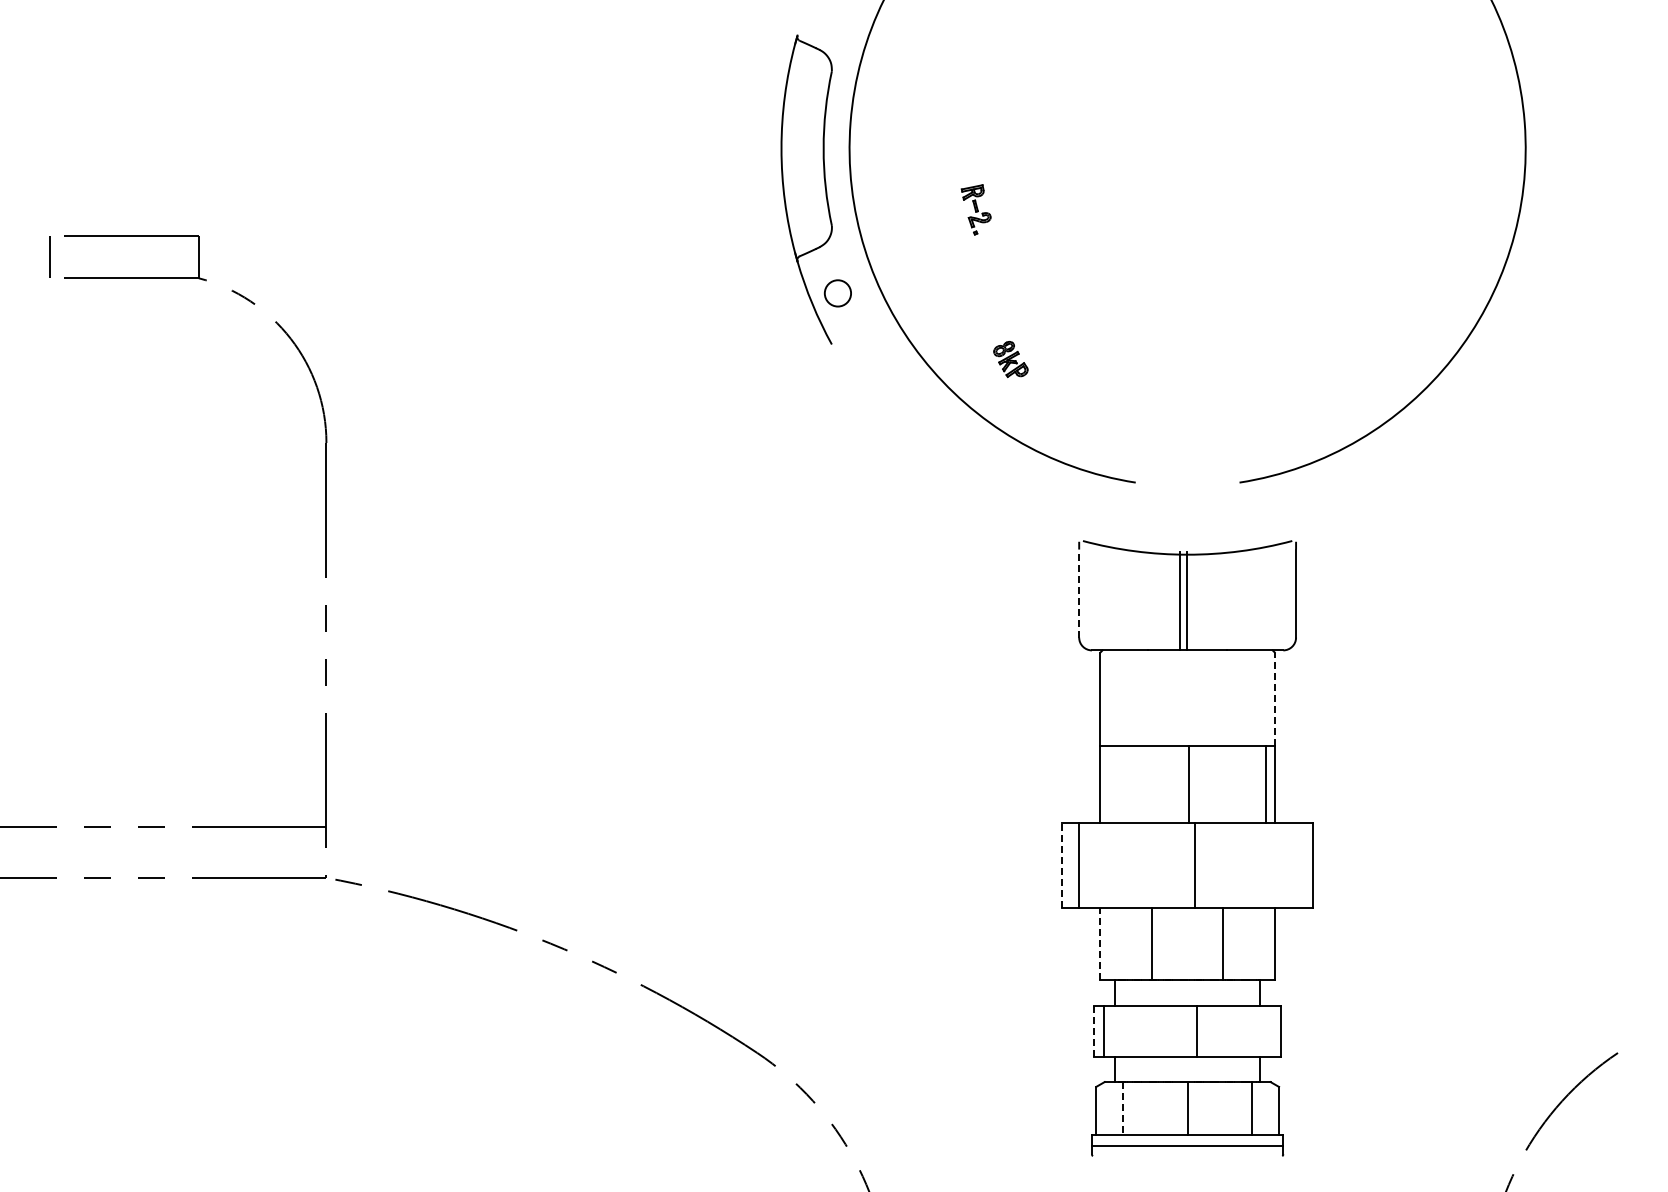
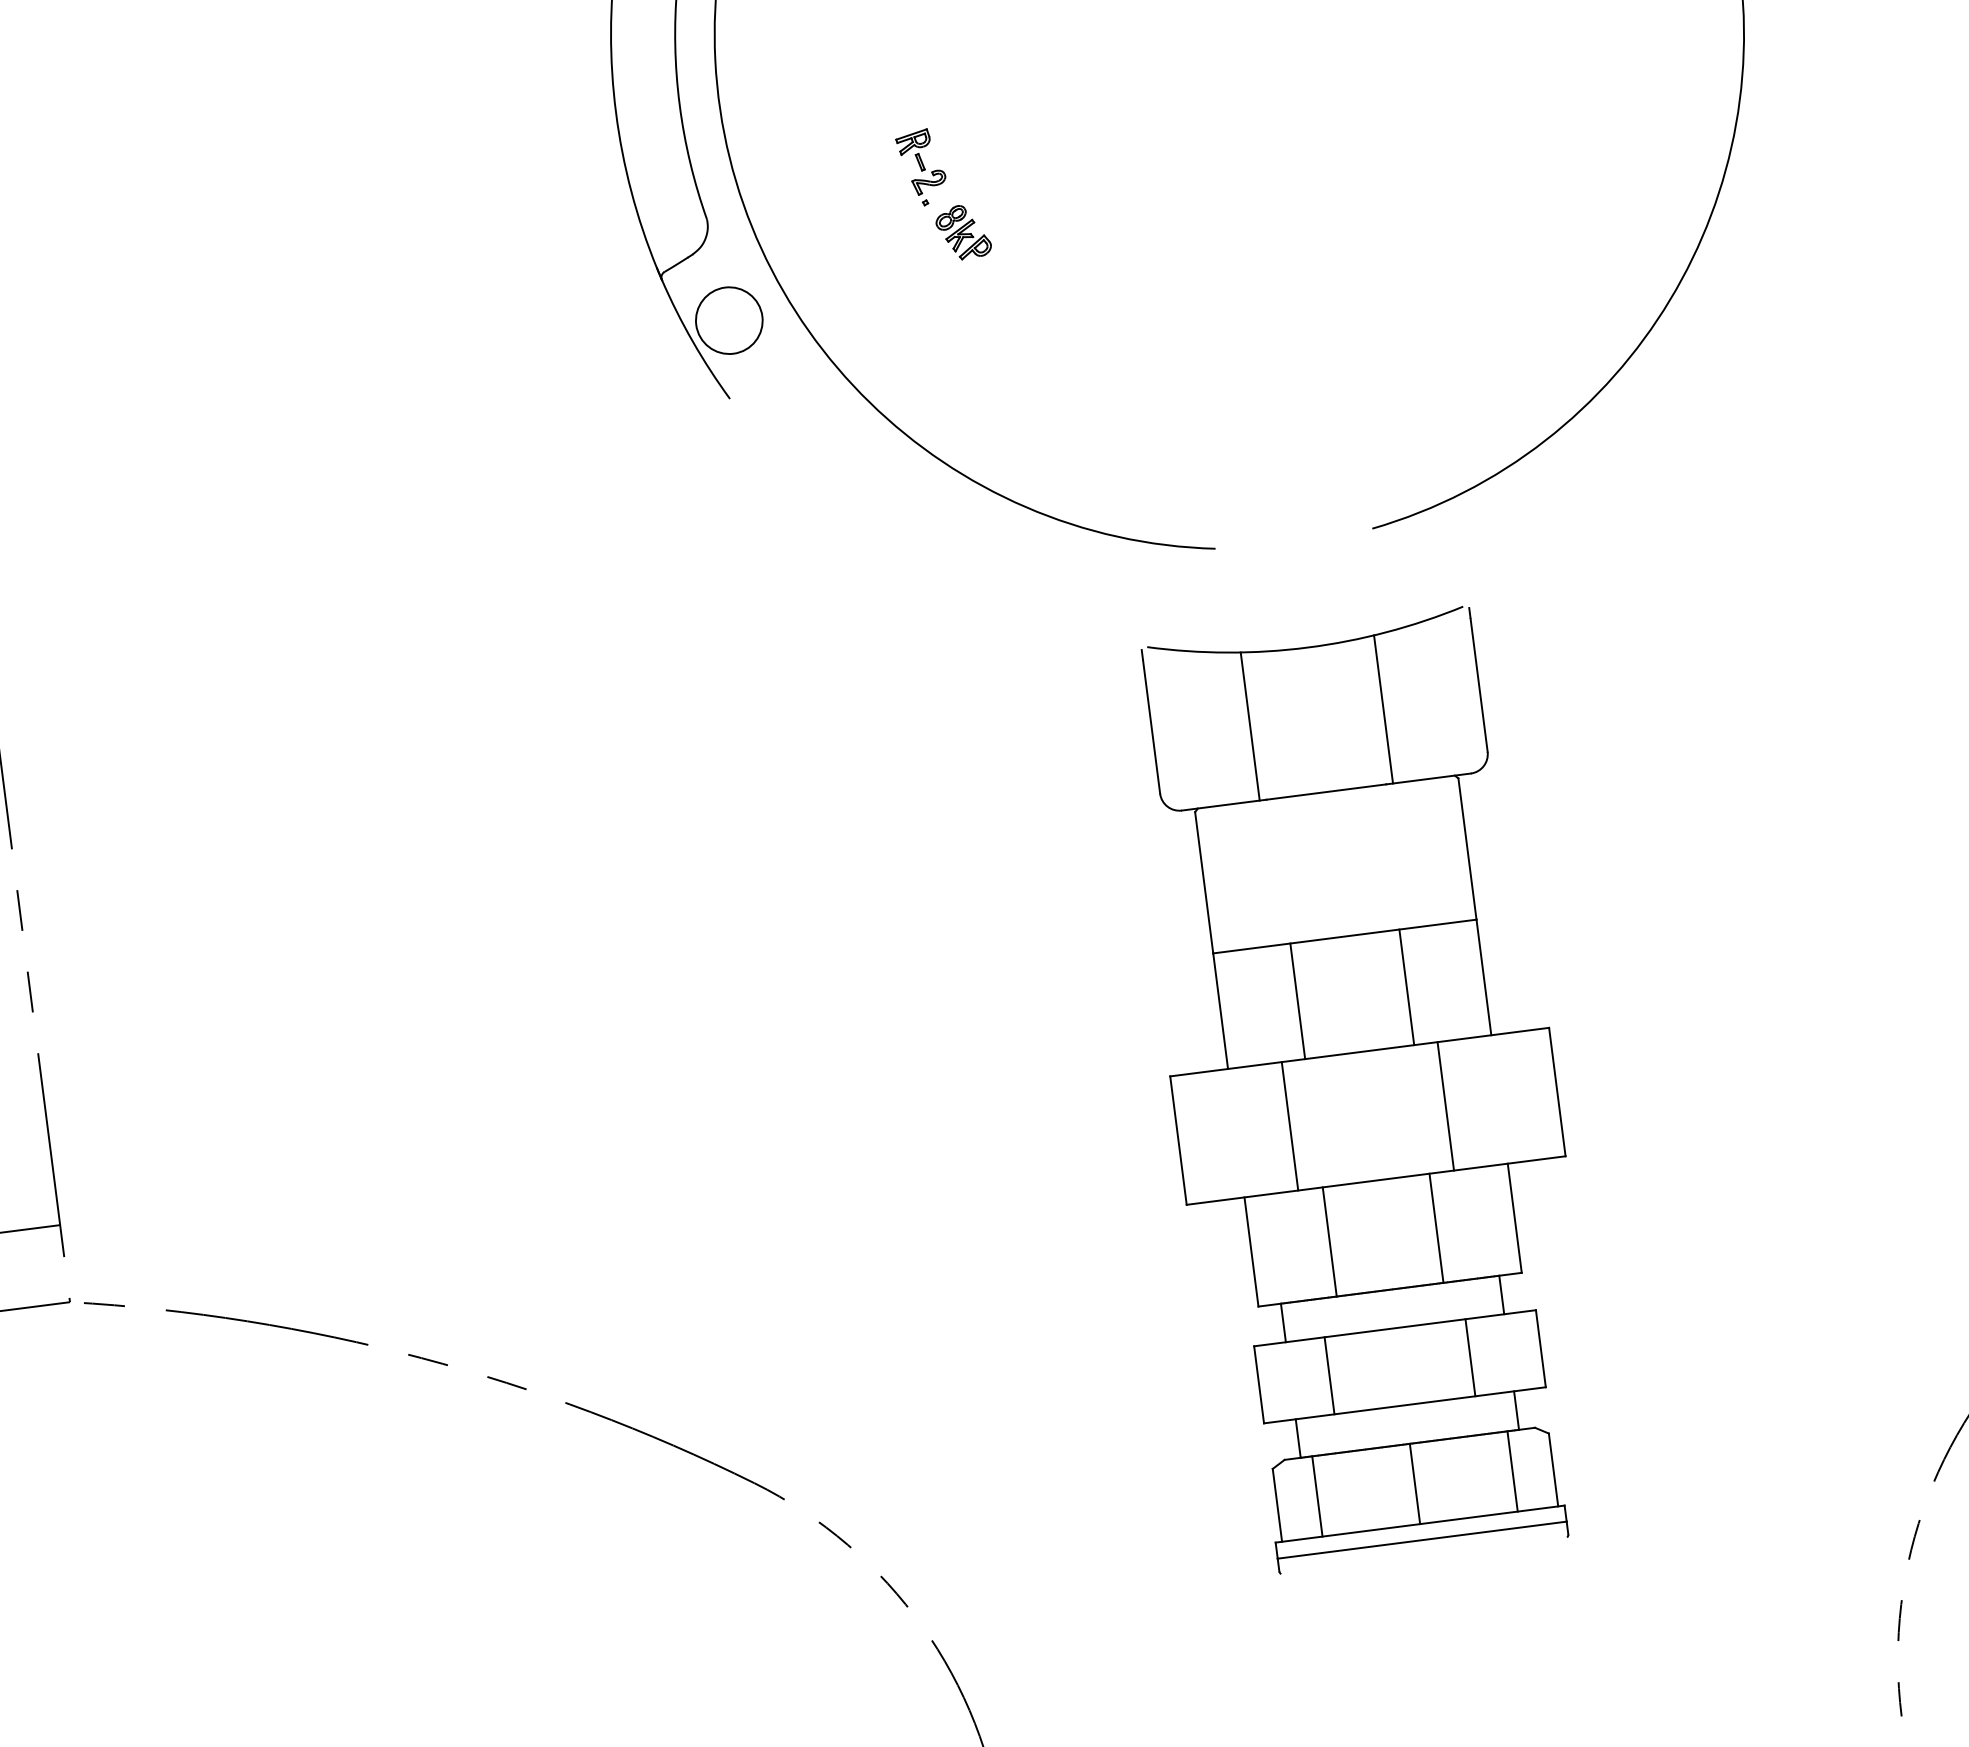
circle: (837, 293) -> (728, 320), size x1.67
part: (1010, 359) -> (962, 232), moved
line: (1079, 593) -> (1152, 727), dashed -> solid
line: (1180, 601) -> (1250, 726), moved
line: (1186, 601) -> (1383, 709), moved
line: (1274, 699) -> (1467, 849), dashed -> solid
line: (1188, 784) -> (1297, 1001), moved
line: (1265, 784) -> (1406, 987), moved
line: (1079, 864) -> (1290, 1125), moved
line: (1195, 864) -> (1446, 1105), moved
line: (1062, 865) -> (1179, 1141), dashed -> solid
line: (1100, 943) -> (1251, 1251), dashed -> solid
line: (1103, 1030) -> (1328, 1375), moved
line: (1197, 1030) -> (1470, 1356), moved
line: (1094, 1031) -> (1259, 1385), dashed -> solid
line: (1122, 1108) -> (1316, 1496), dashed -> solid

